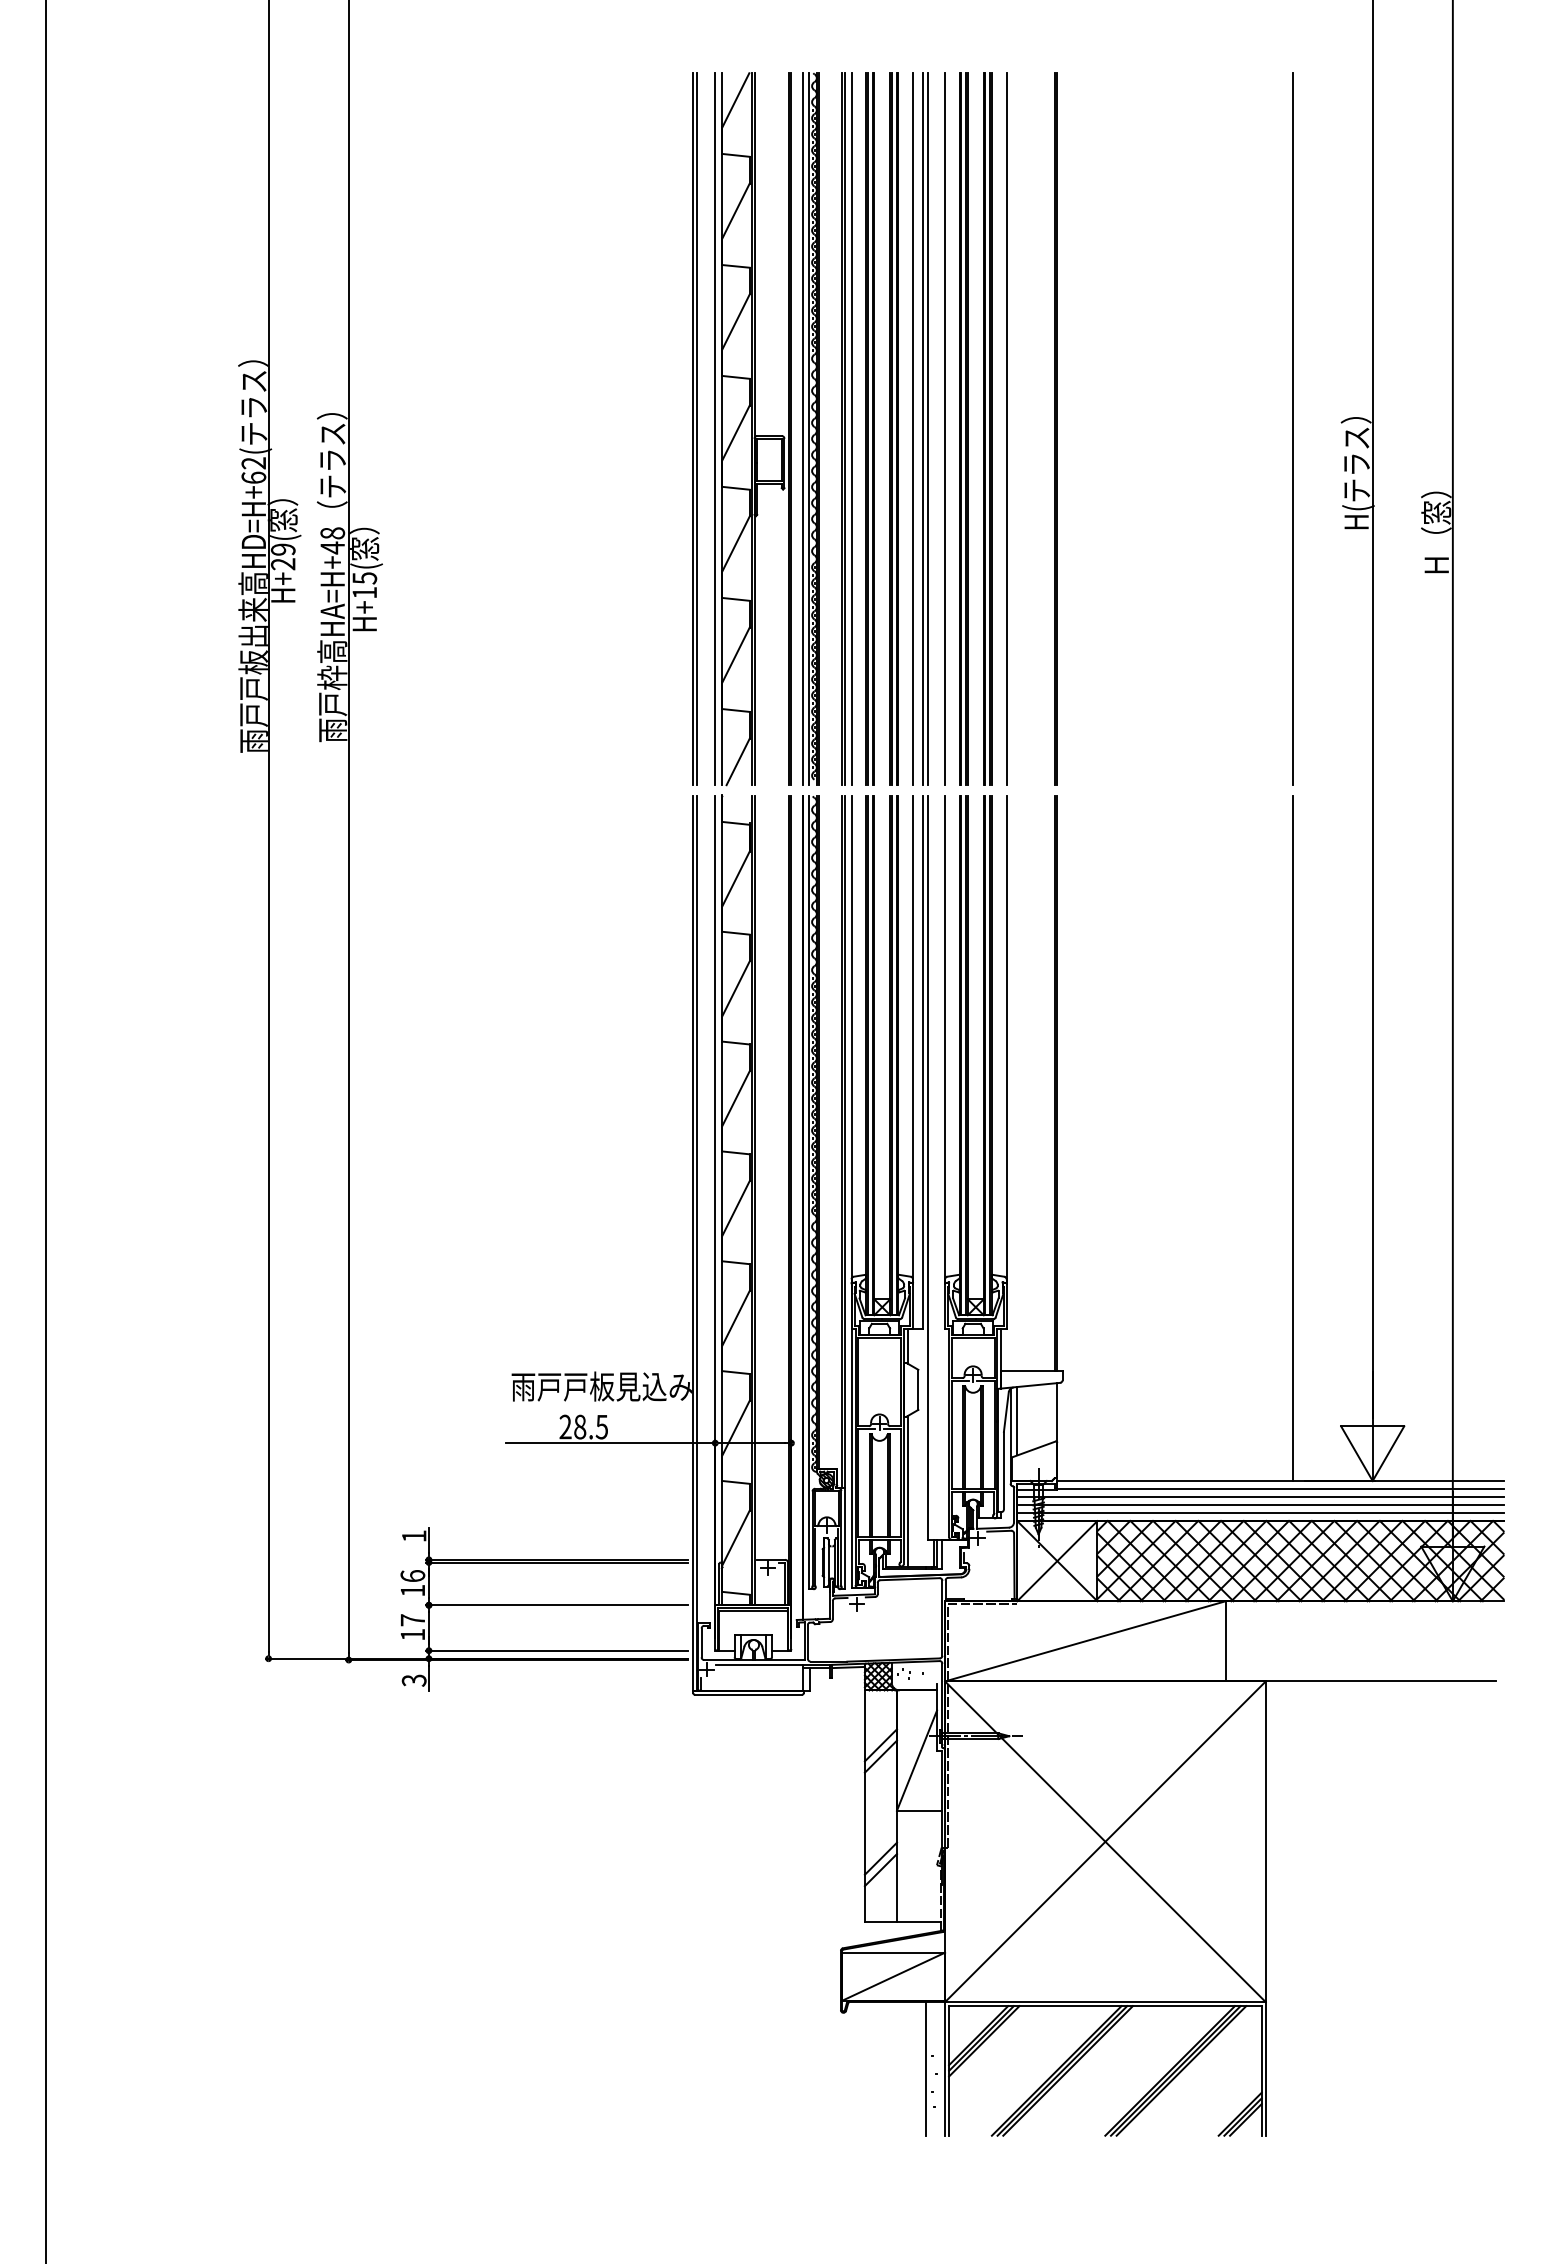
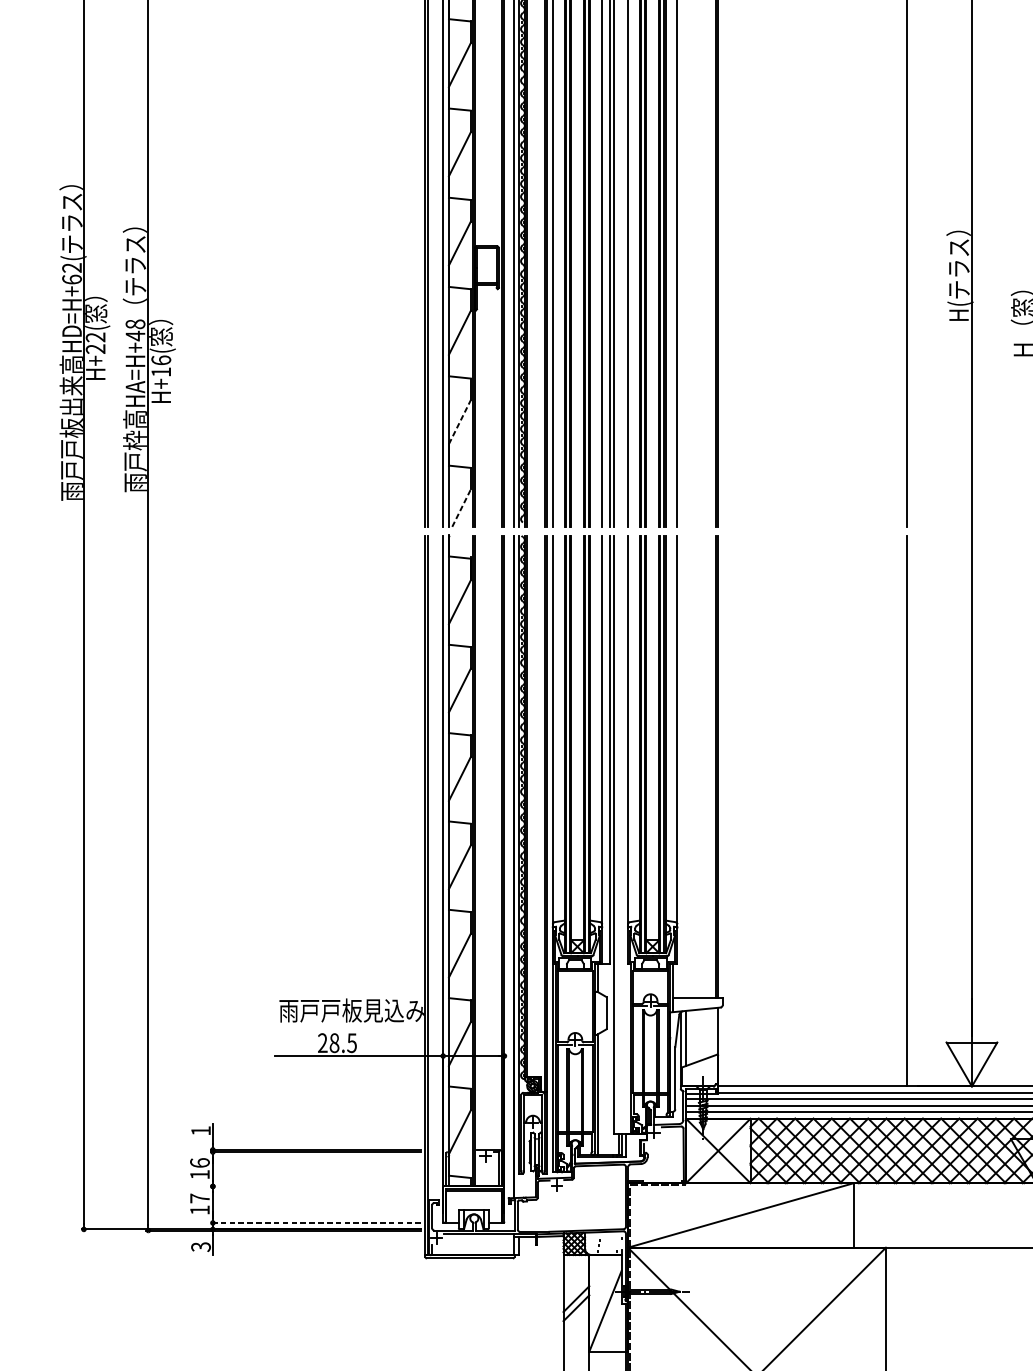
text: (283, 549) -> (95, 337), H+29( -> H+22(
text: (364, 578) -> (161, 360), H+15( -> H+16(
line: (736, 654) -> (460, 421), solid -> dashed
line: (738, 761) -> (461, 507), solid -> dashed
line: (556, 1605) -> (315, 1186), removed
line: (557, 1650) -> (316, 1222), solid -> dashed

